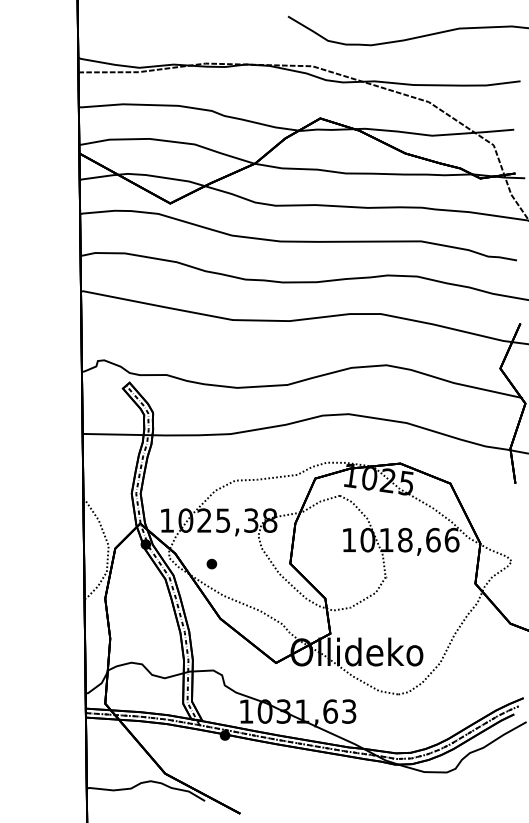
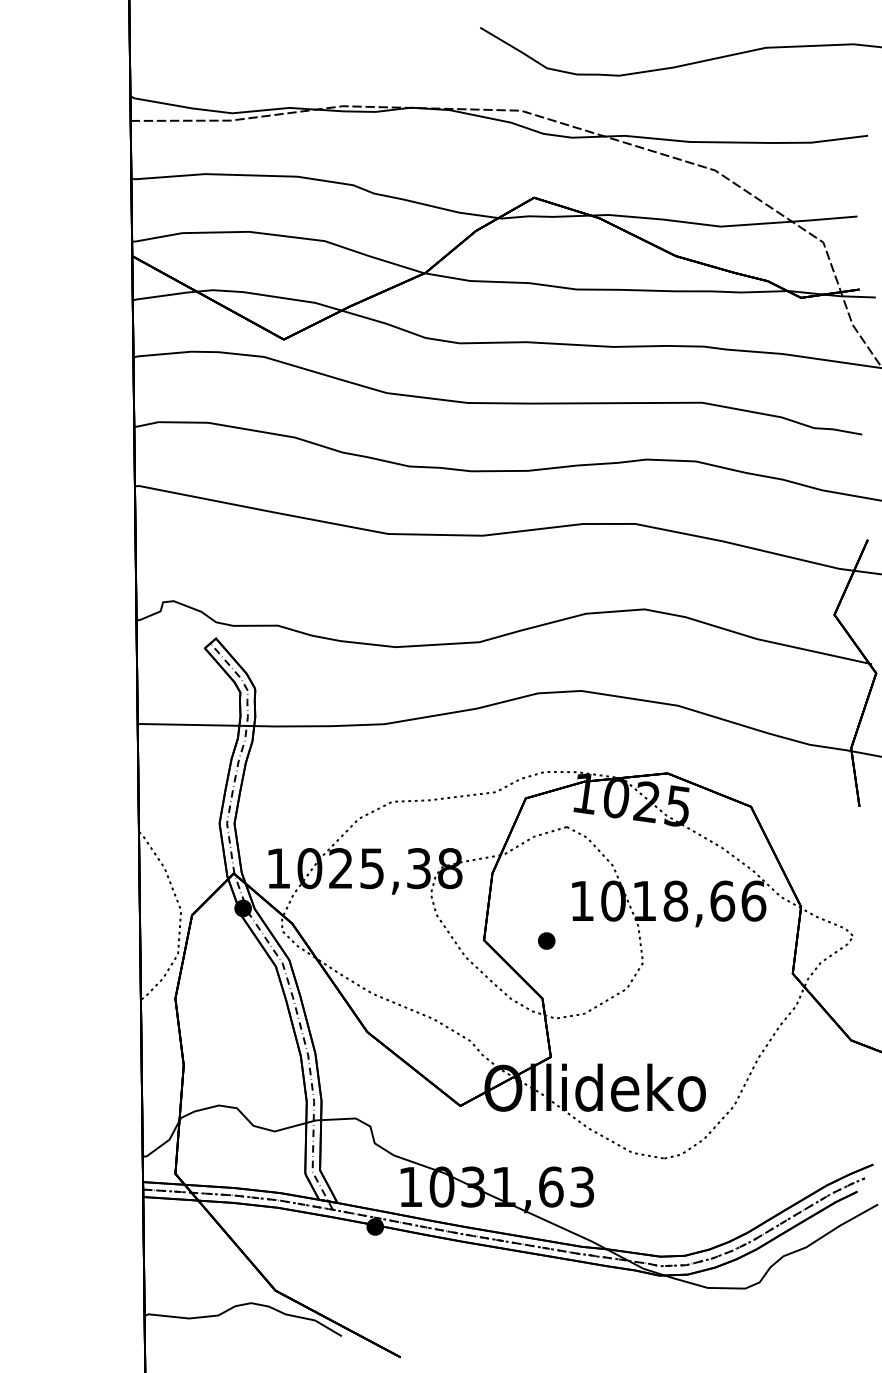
part: (211, 563) -> (546, 940), moved

